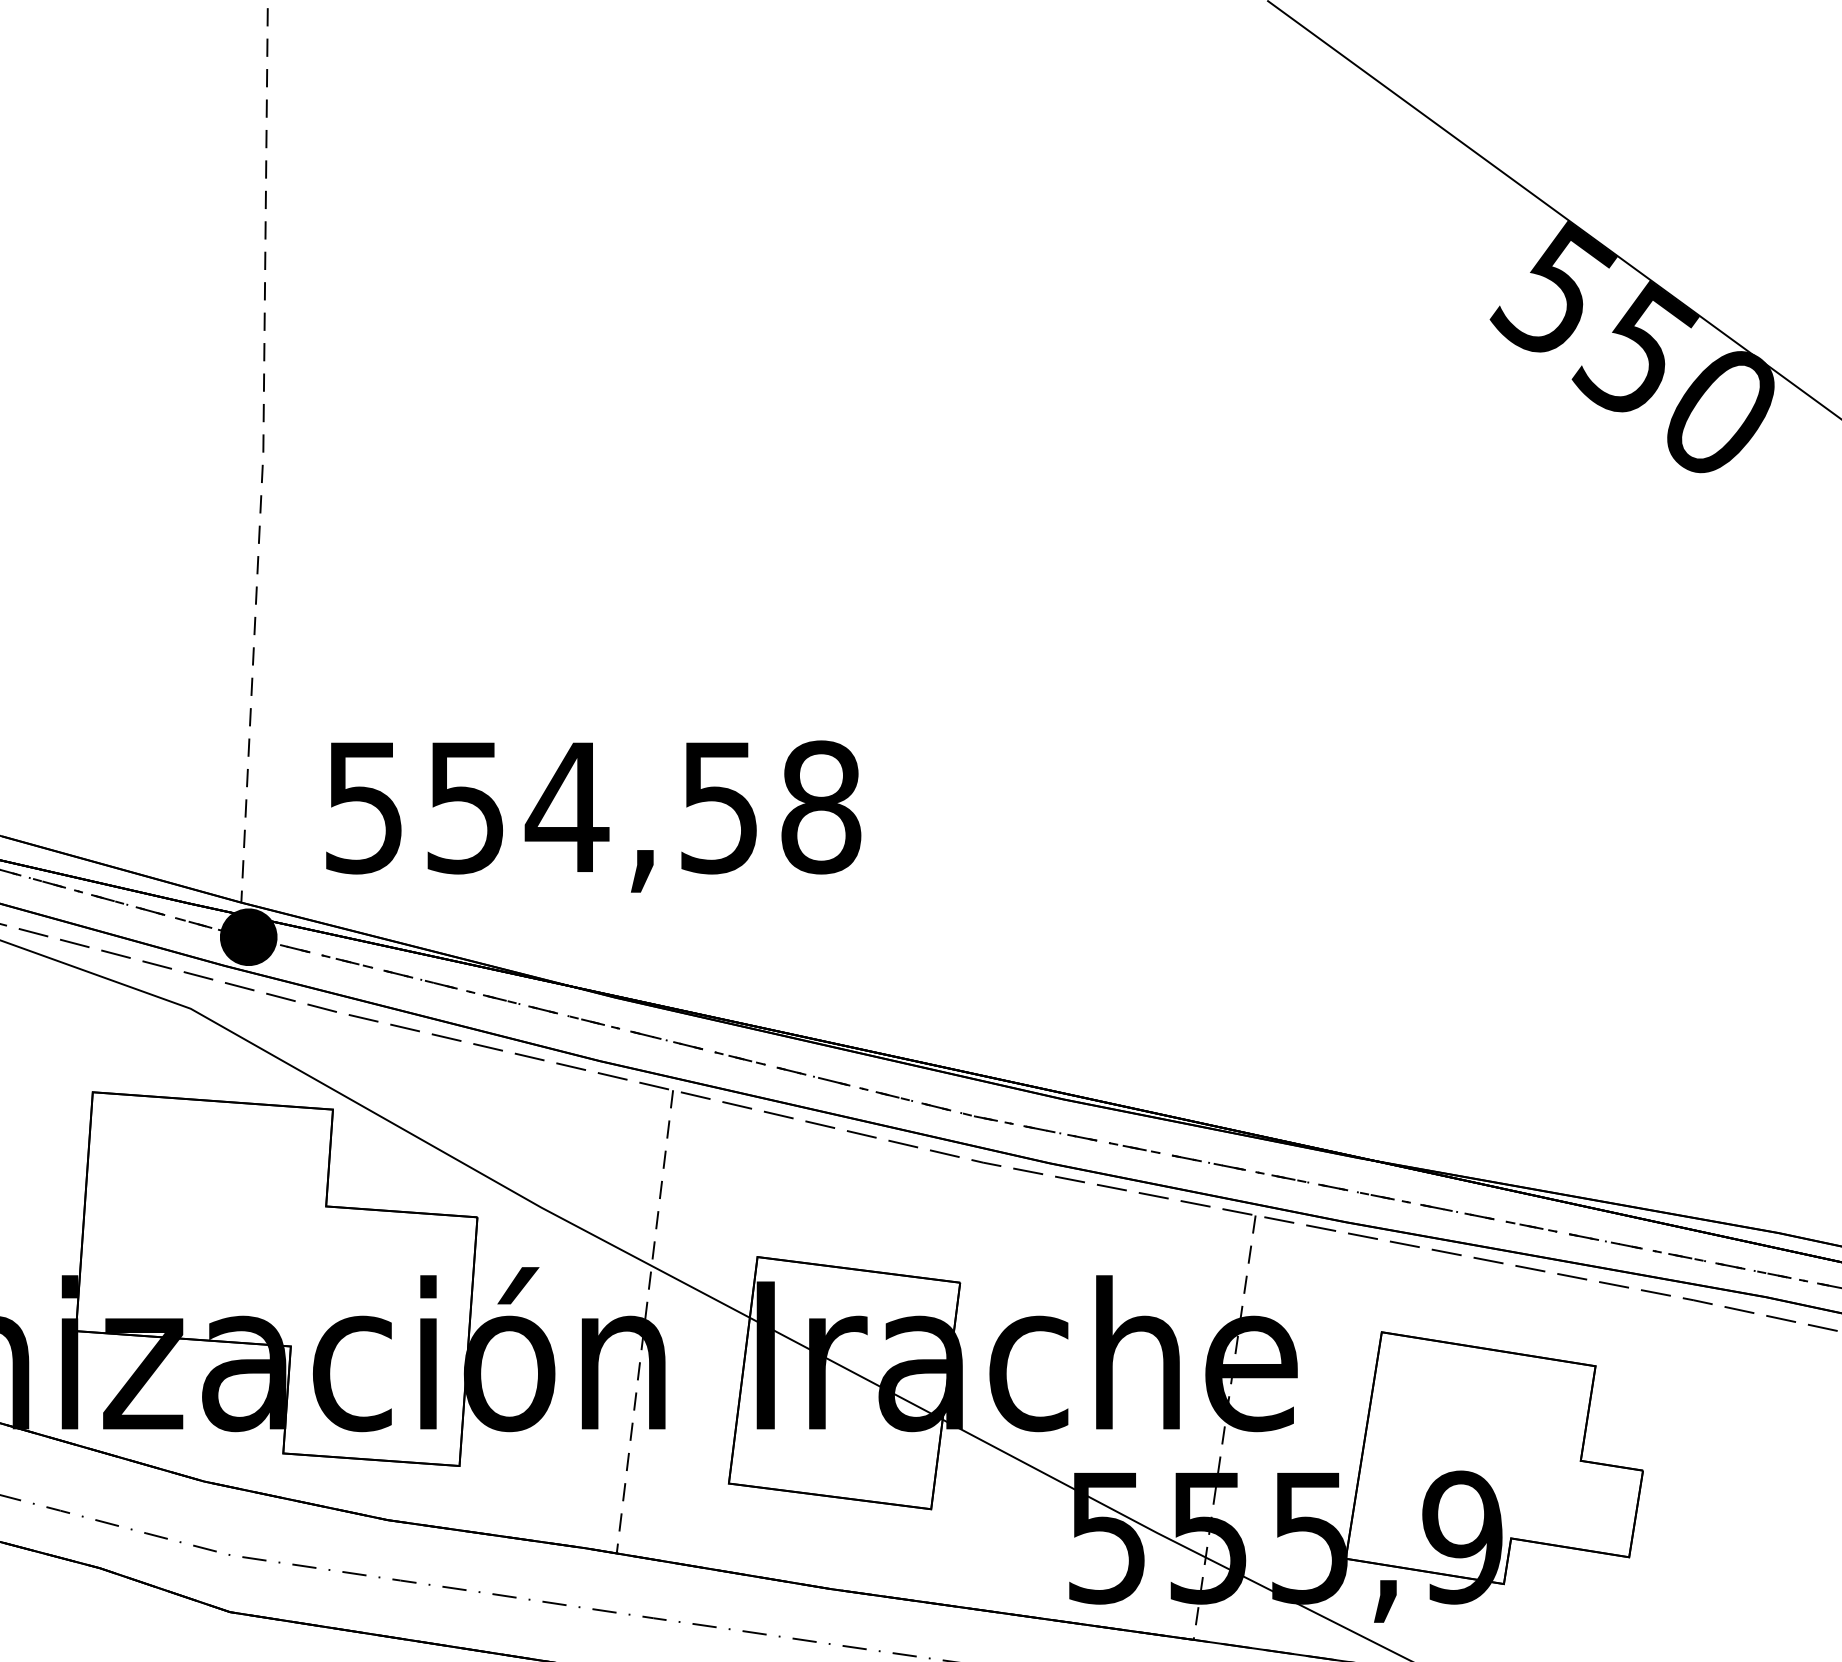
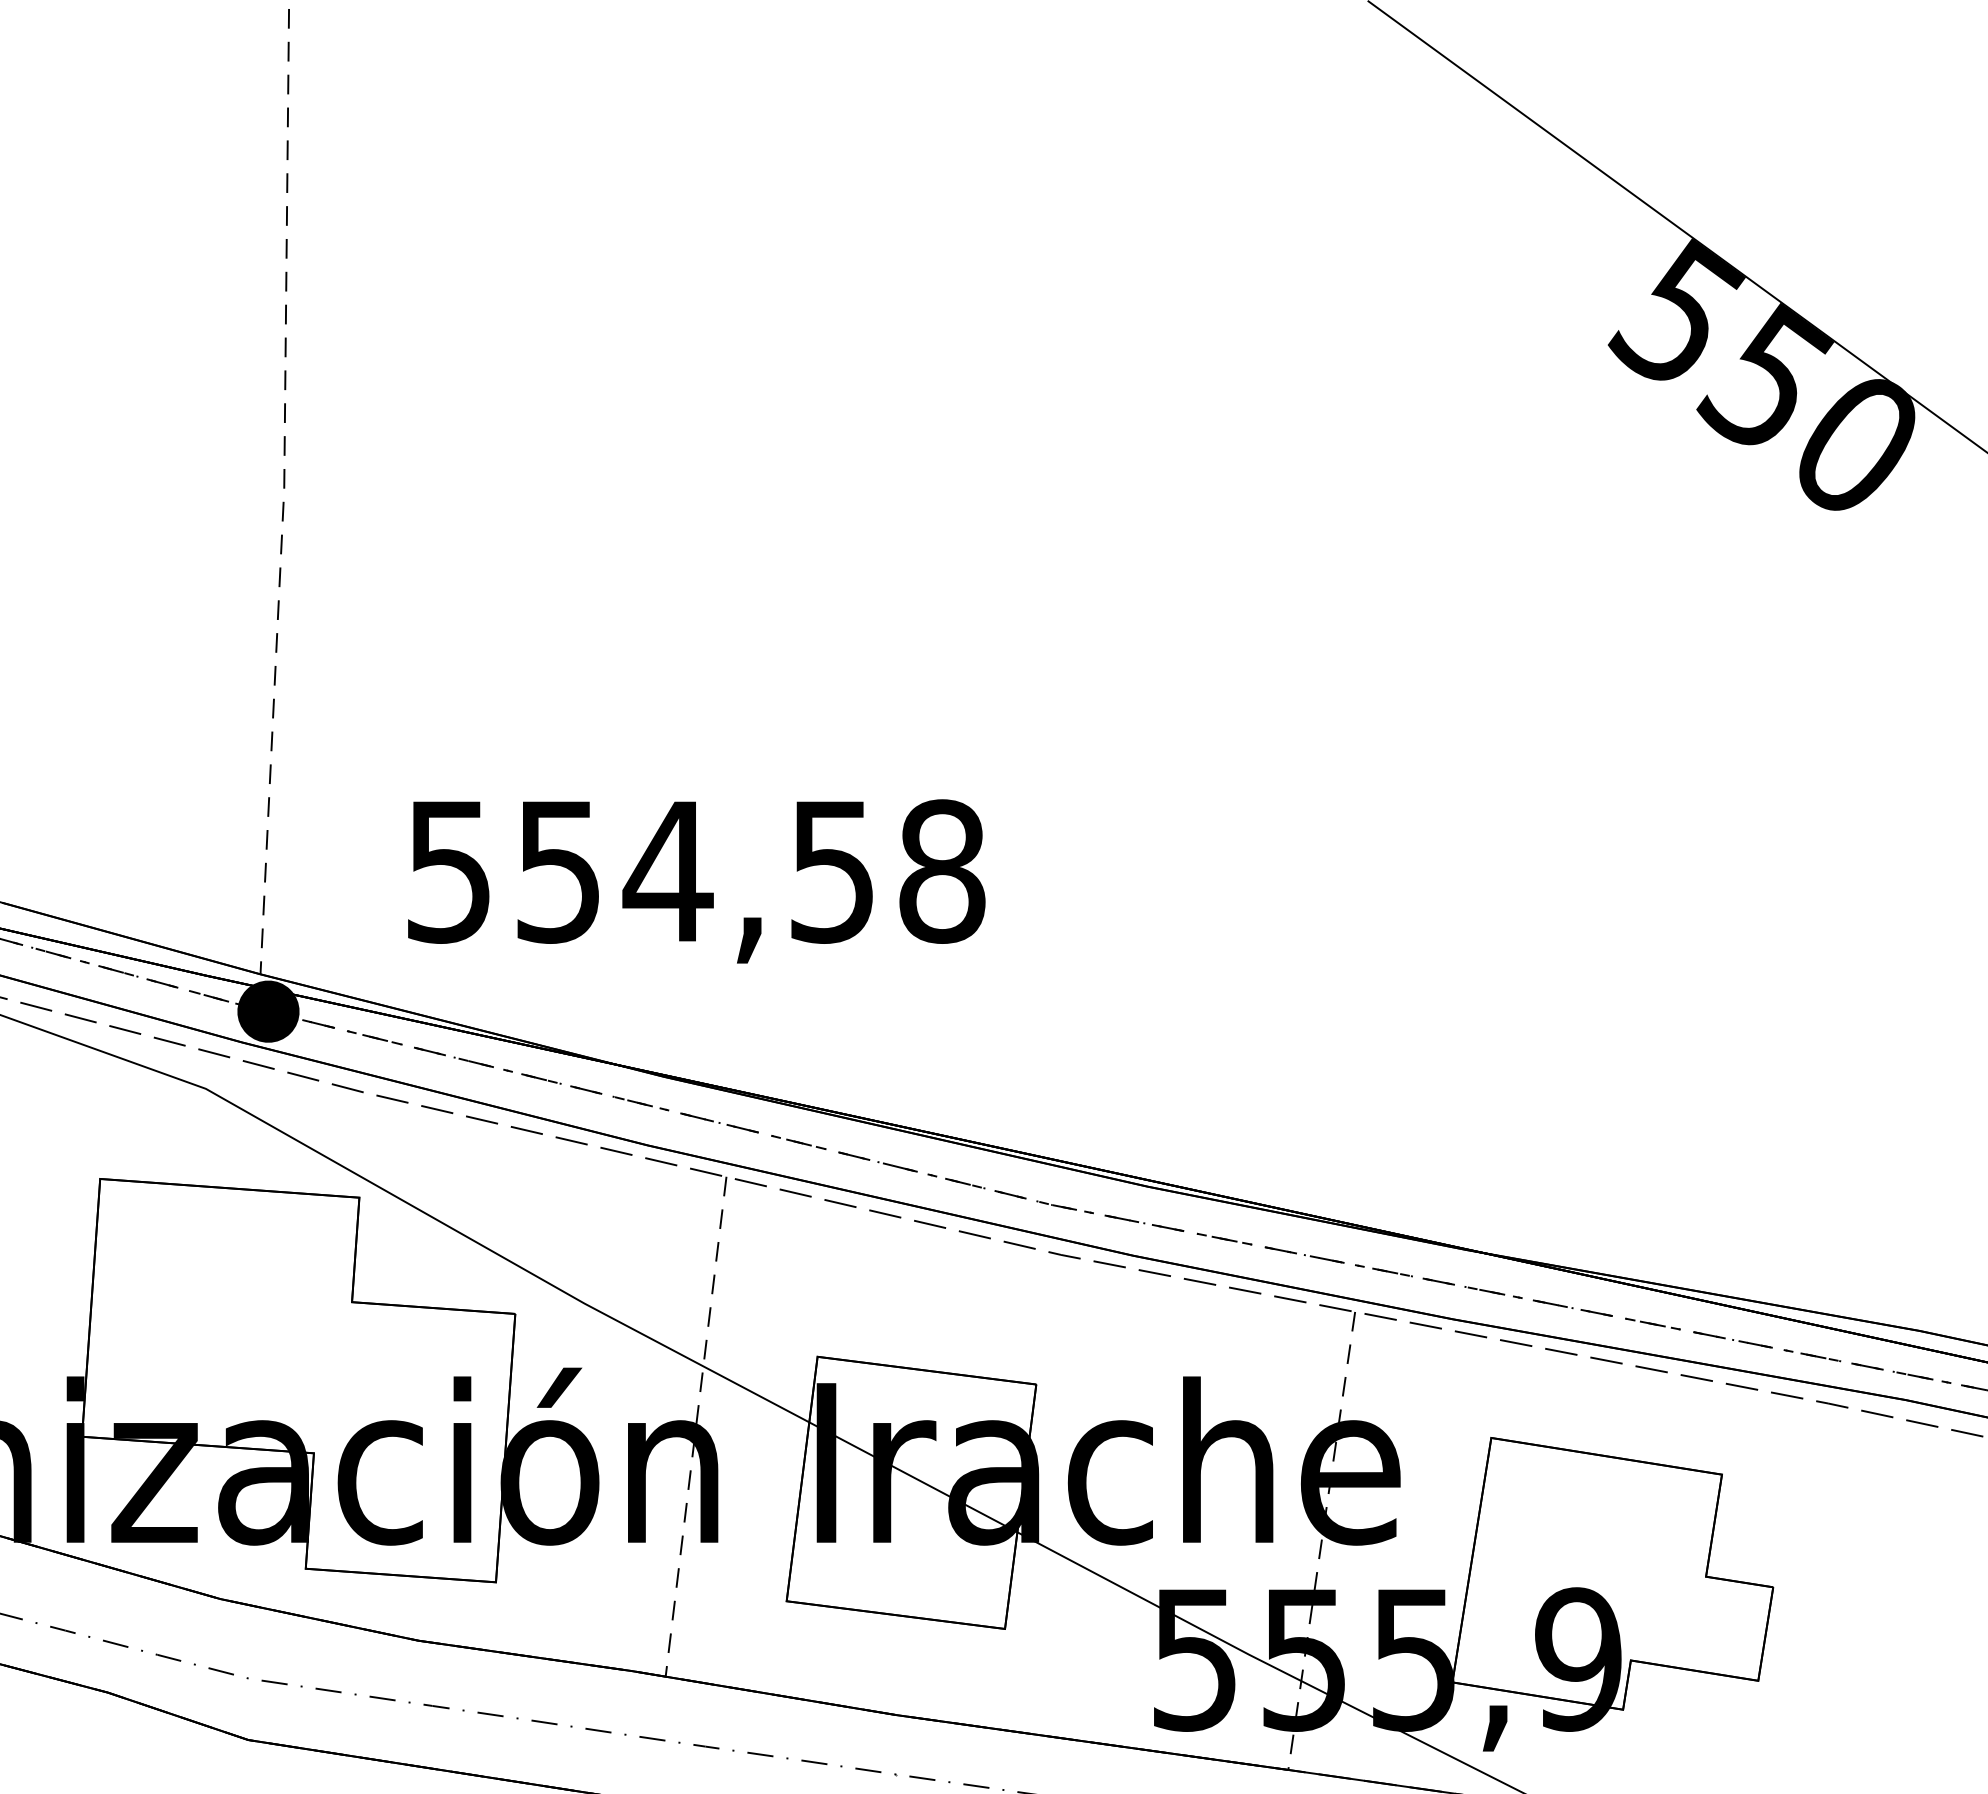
text: (593, 816) -> (696, 881), moved

